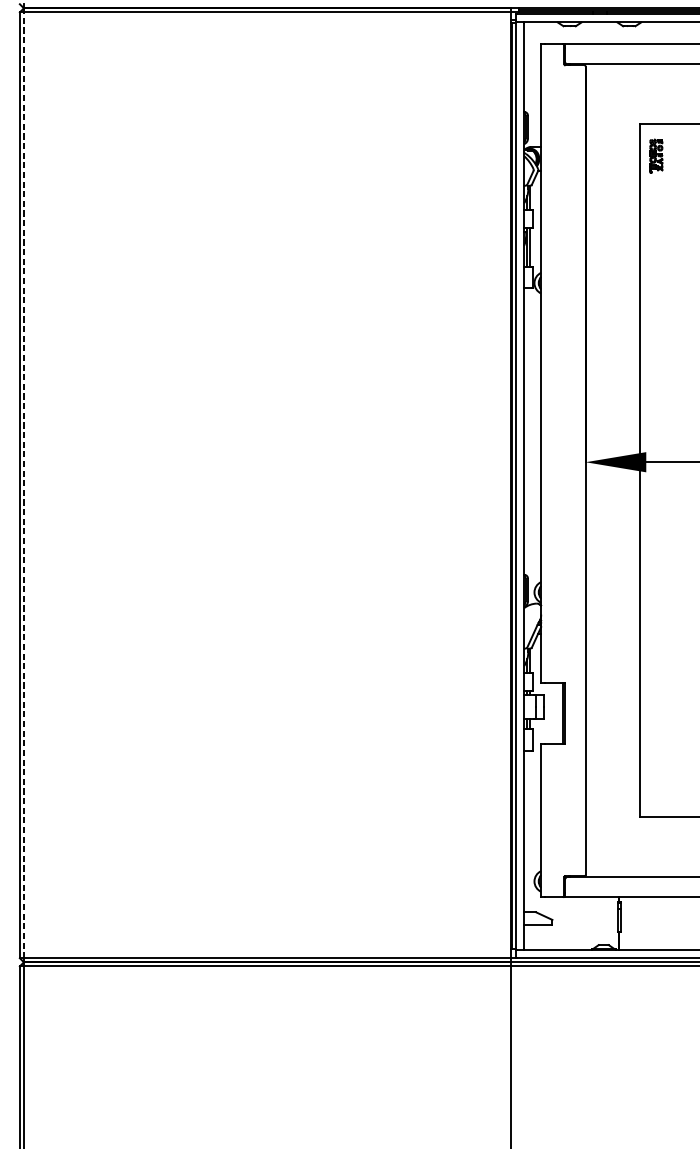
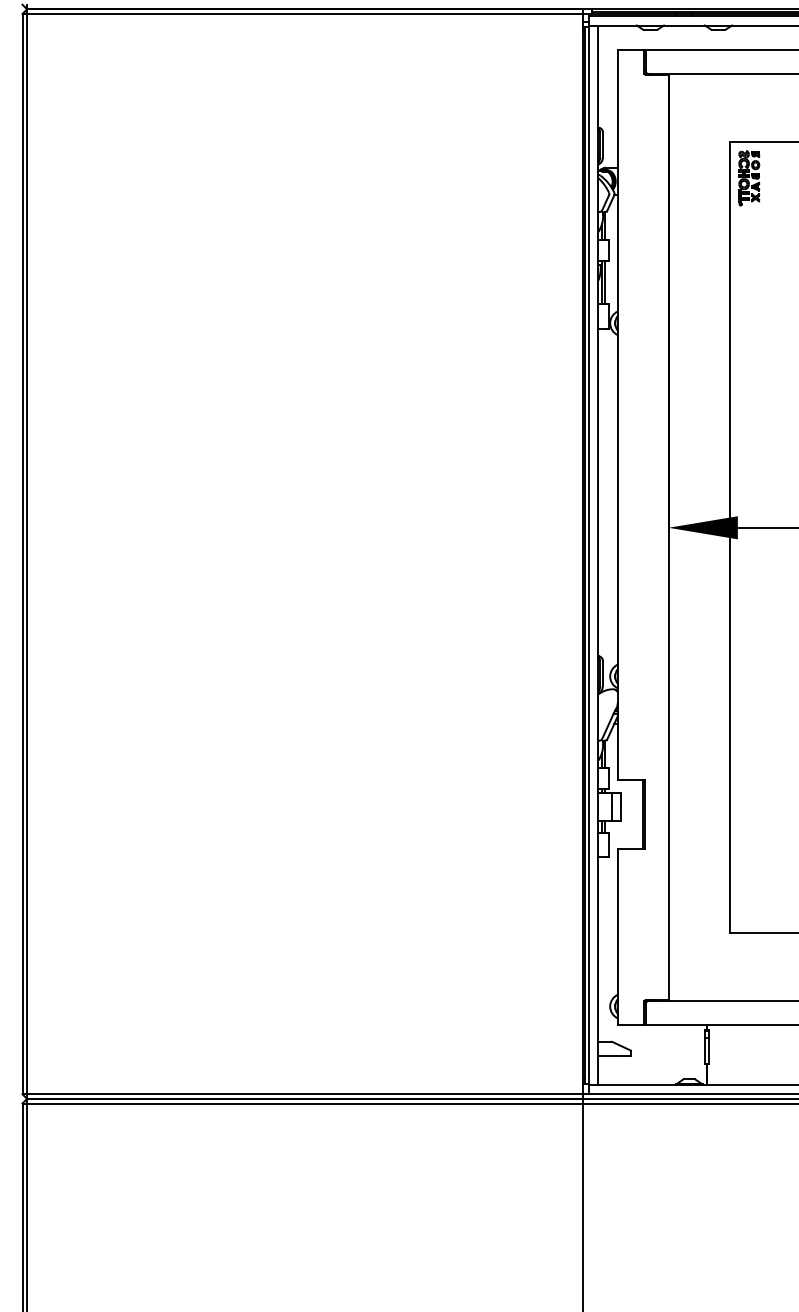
part: (656, 156) -> (749, 178), size x1.43
line: (24, 484) -> (27, 553), dashed -> solid

